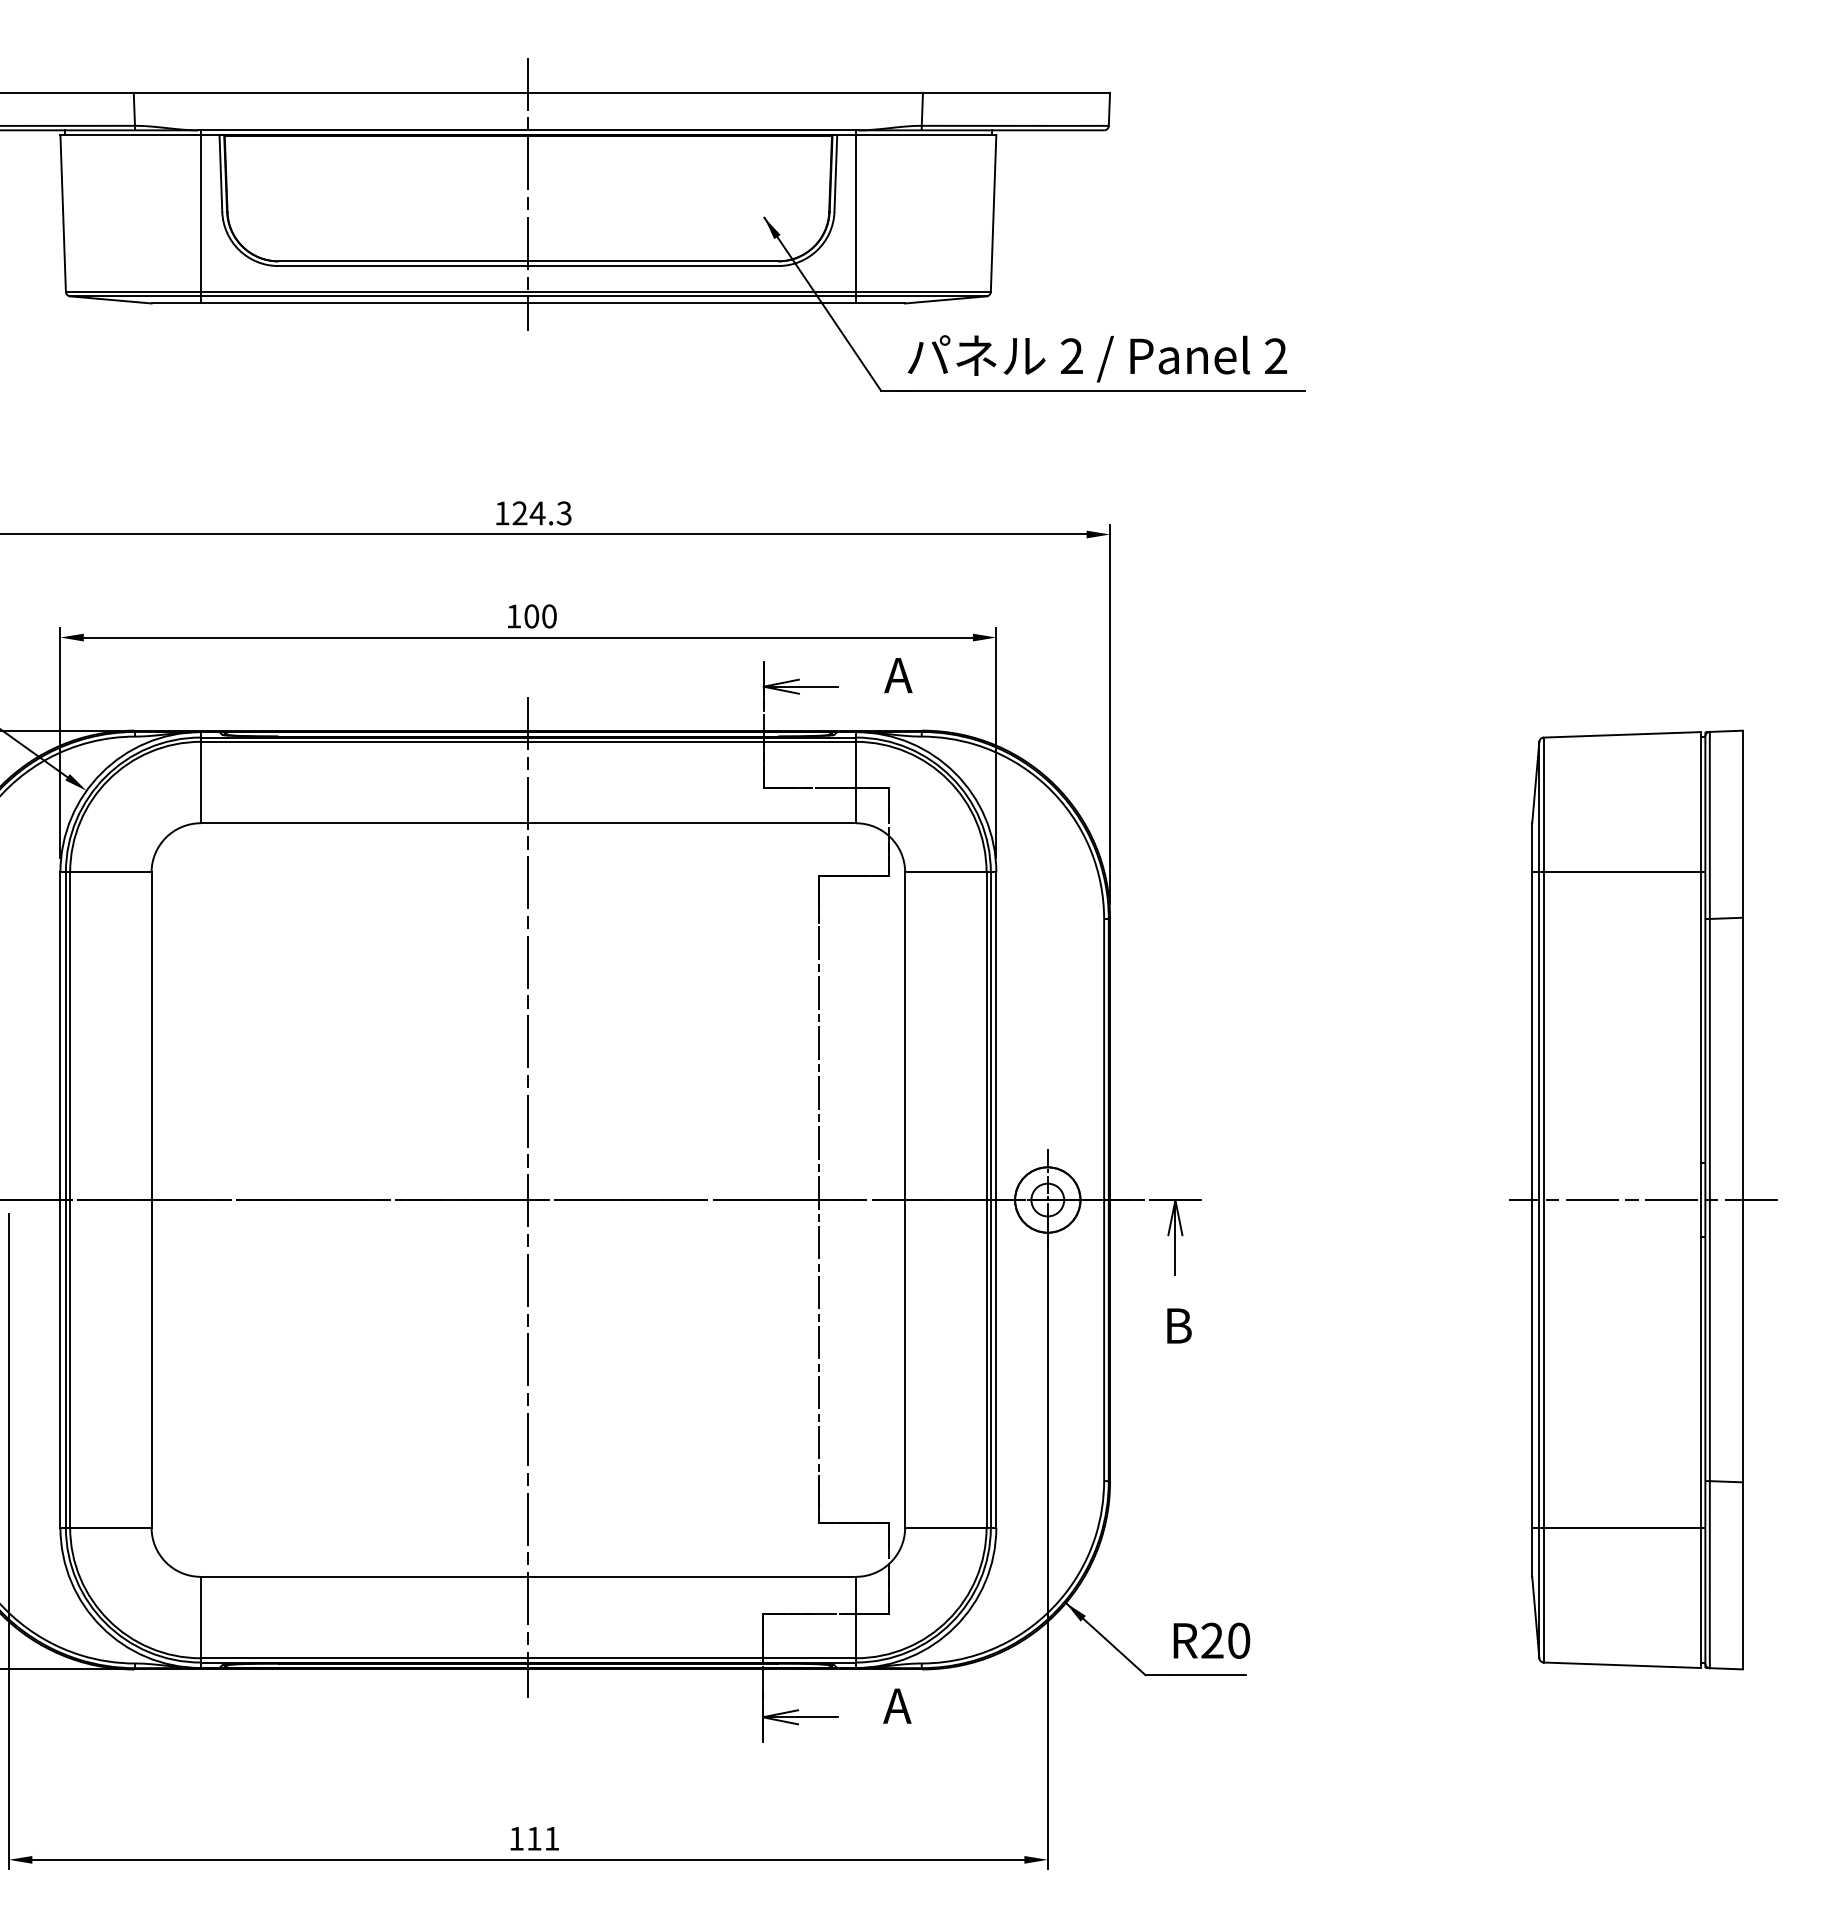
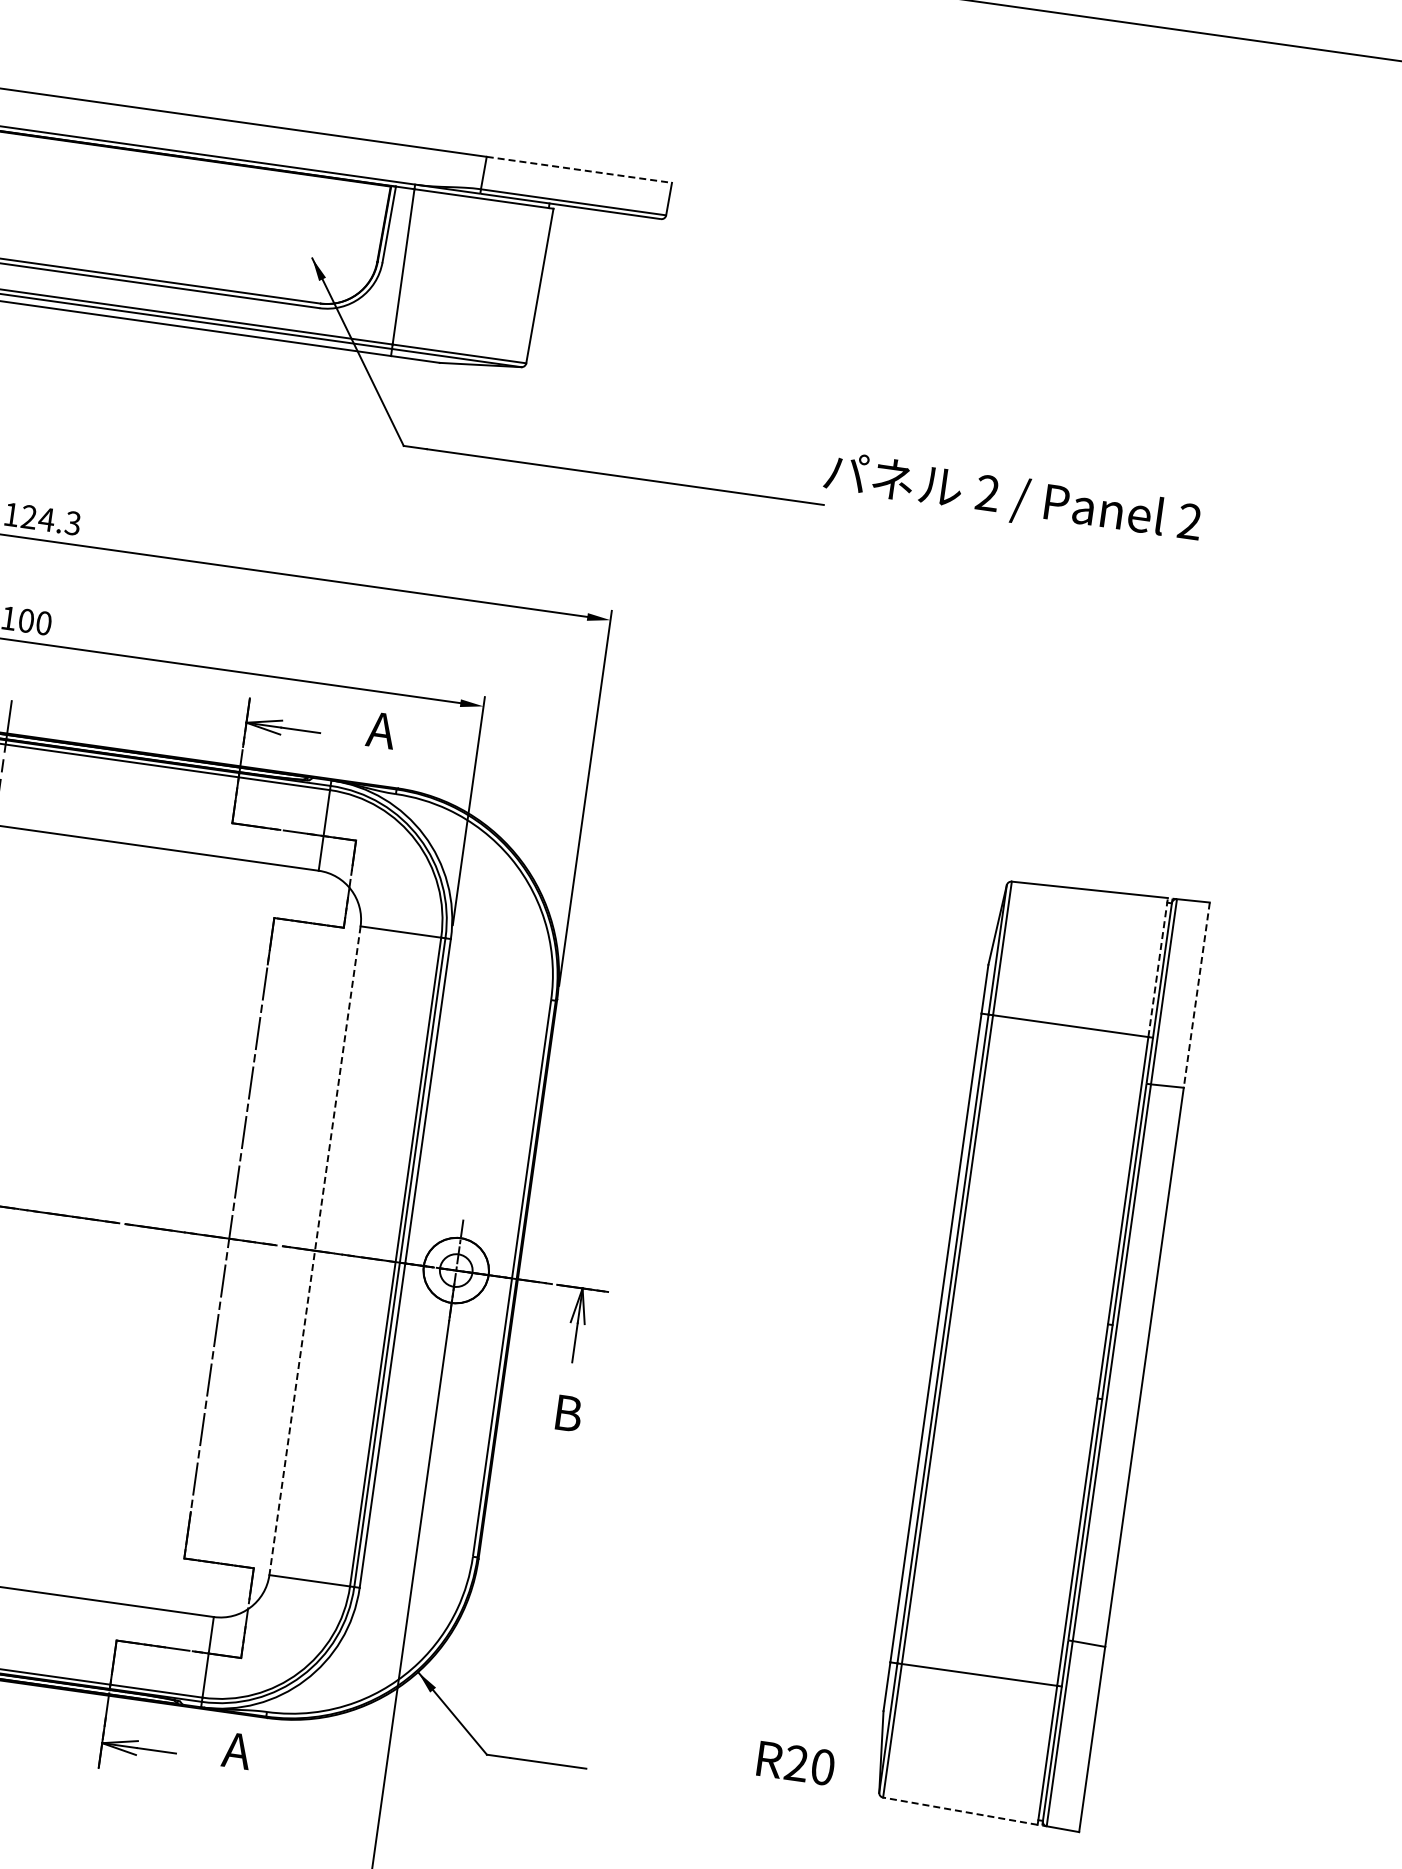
line: (1016, 92) -> (579, 169), solid -> dashed
line: (528, 194) -> (81, 202), removed
text: (1096, 358) -> (1011, 498), moved
line: (1700, 801) -> (1158, 966), solid -> dashed
line: (1742, 824) -> (1196, 995), solid -> dashed
line: (905, 1200) -> (315, 1251), solid -> dashed
line: (1642, 1200) -> (1045, 1353), removed
text: (1211, 1640) -> (795, 1763), moved
line: (1621, 1665) -> (959, 1811), solid -> dashed

